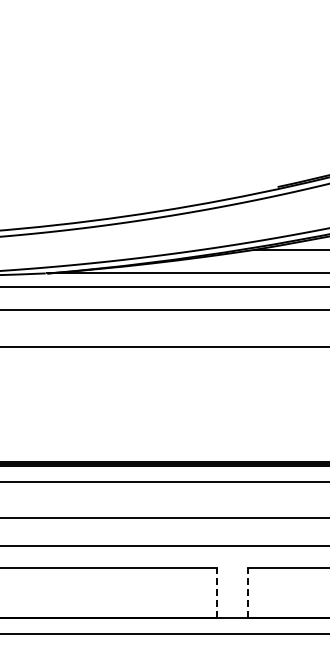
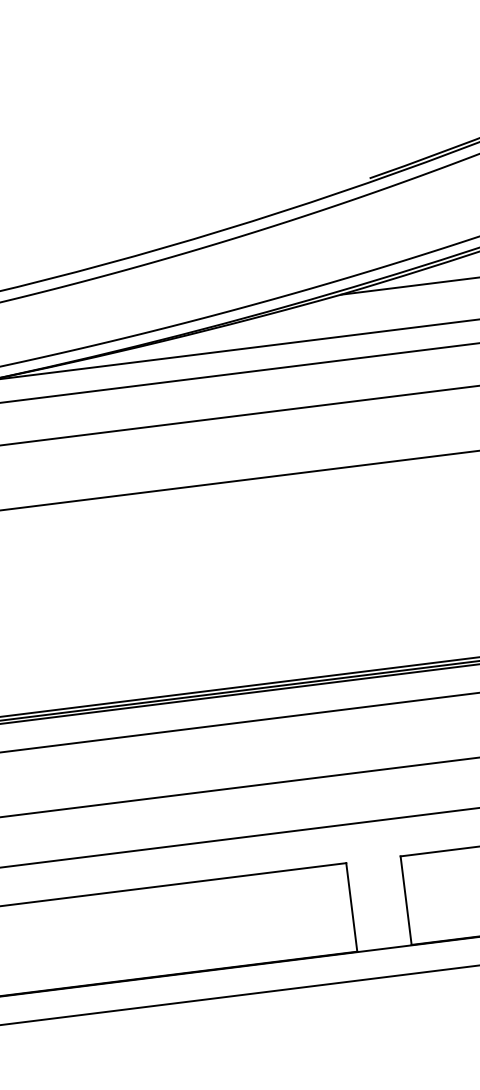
line: (217, 592) -> (352, 906), dashed -> solid
line: (247, 592) -> (405, 900), dashed -> solid

